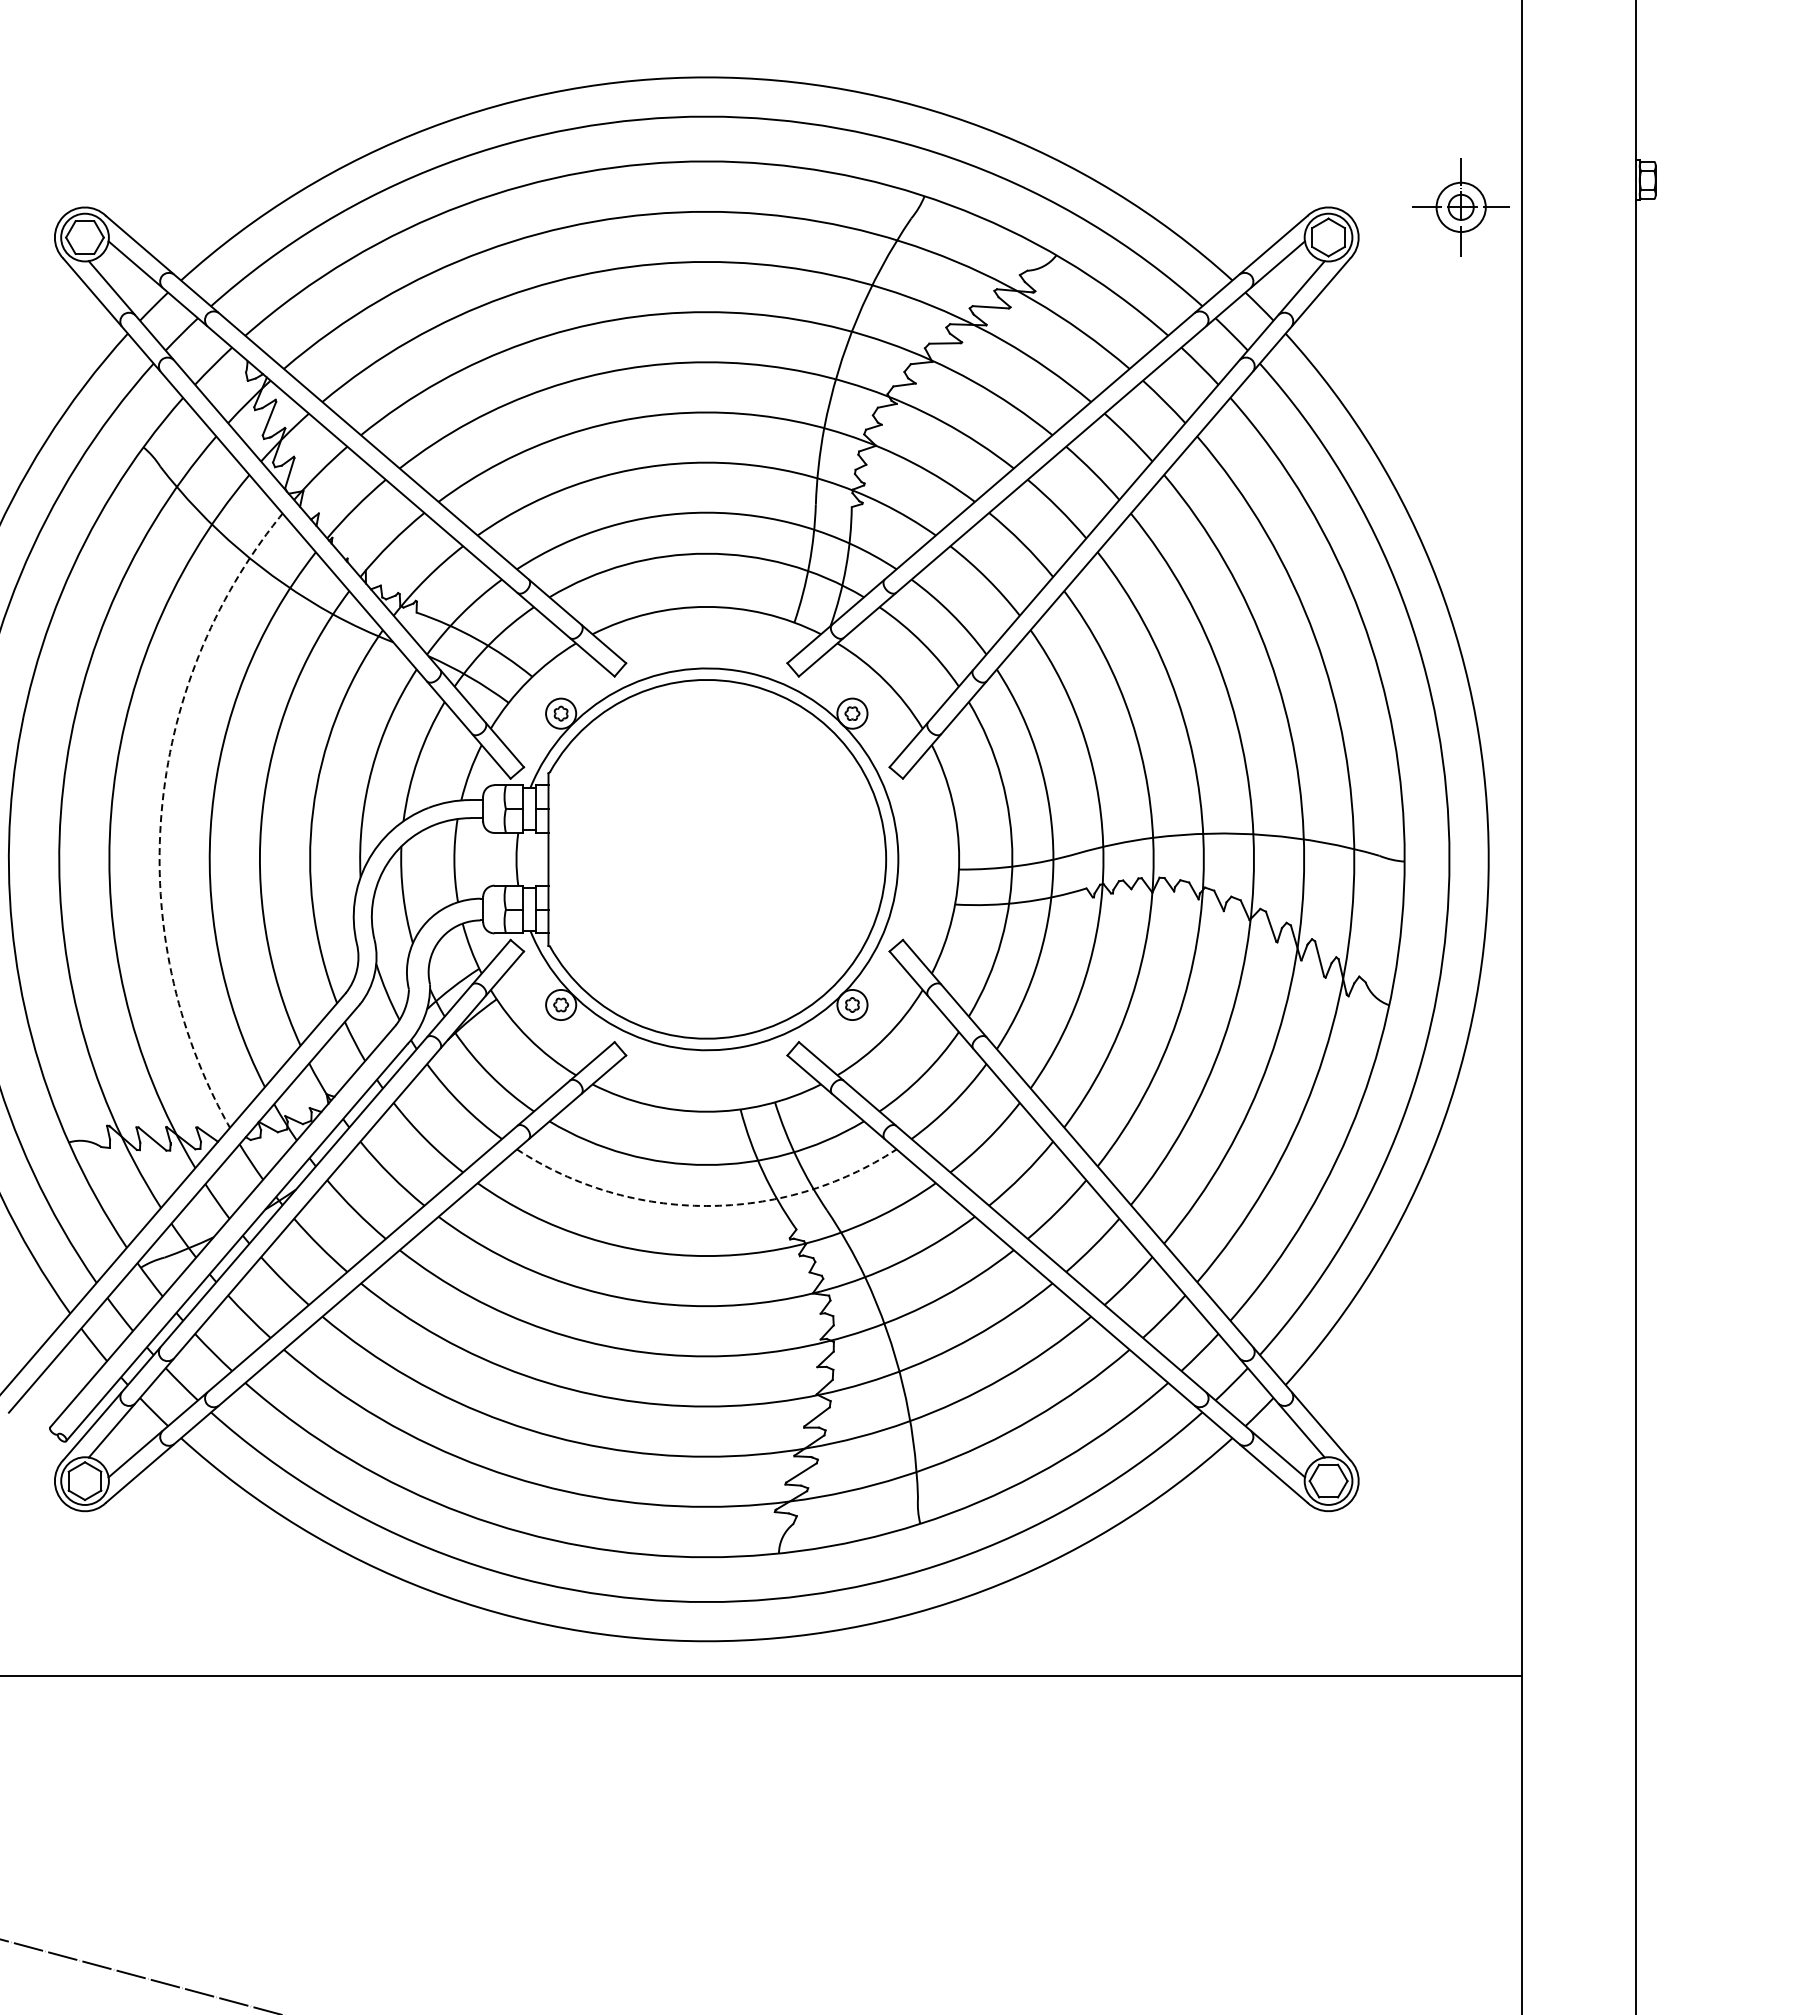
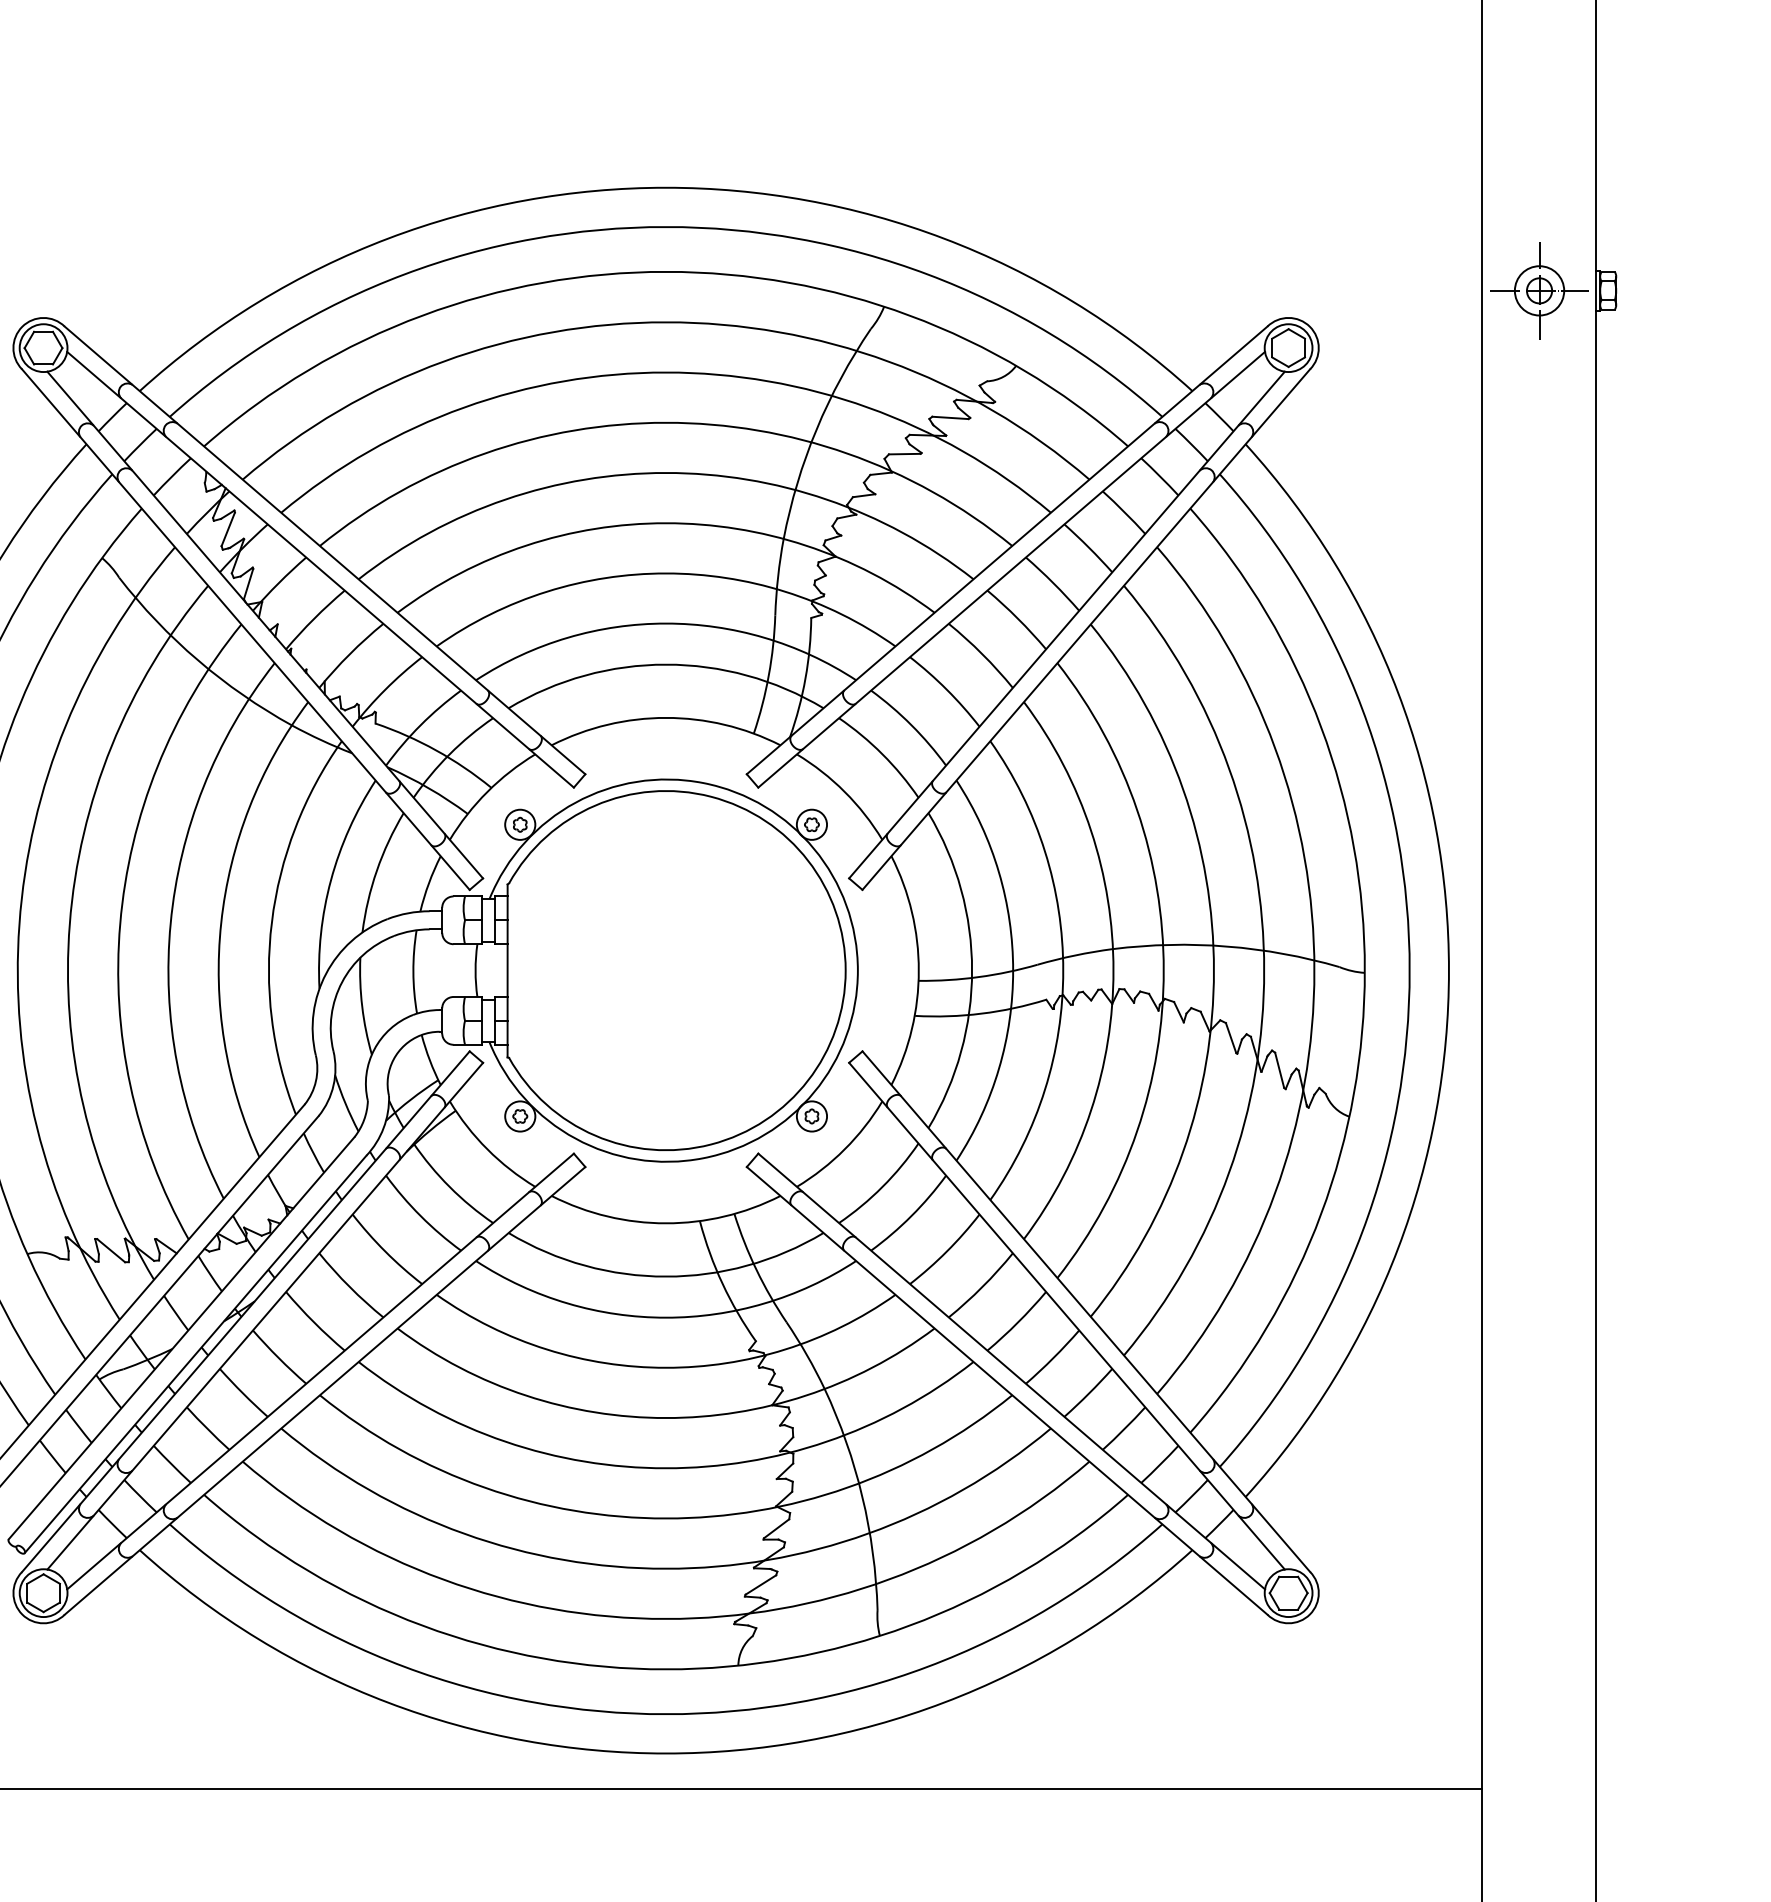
part: (1460, 207) -> (1538, 290), moved
arc: (161, 812) -> (120, 923), dashed -> solid
arc: (706, 1206) -> (665, 1318), dashed -> solid

